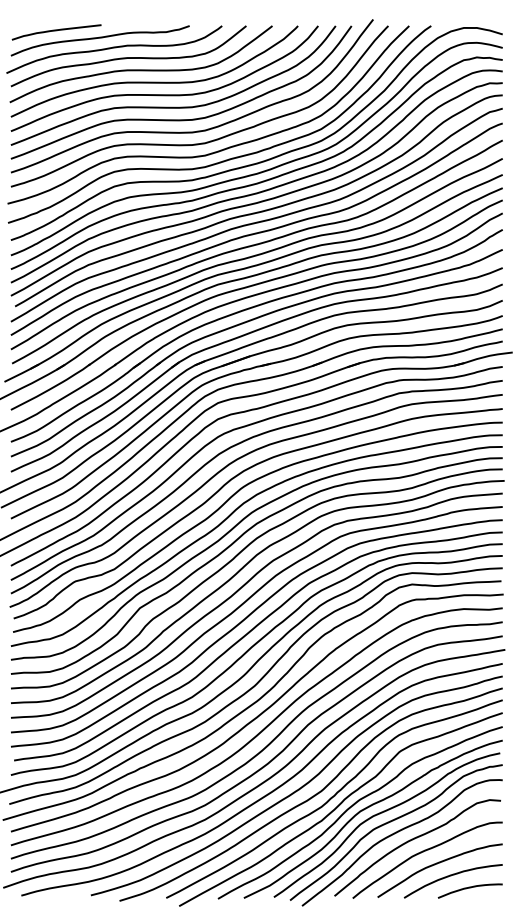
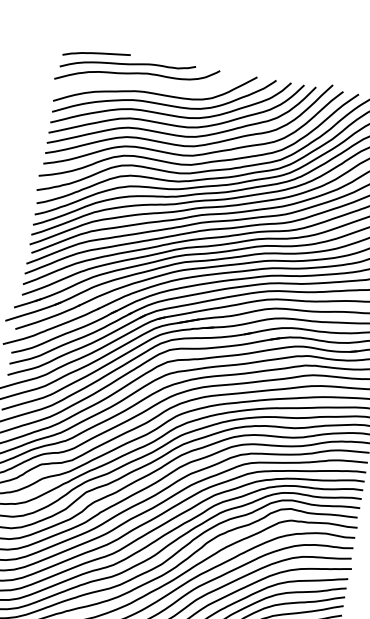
curve: (128, 57) -> (146, 82), removed

